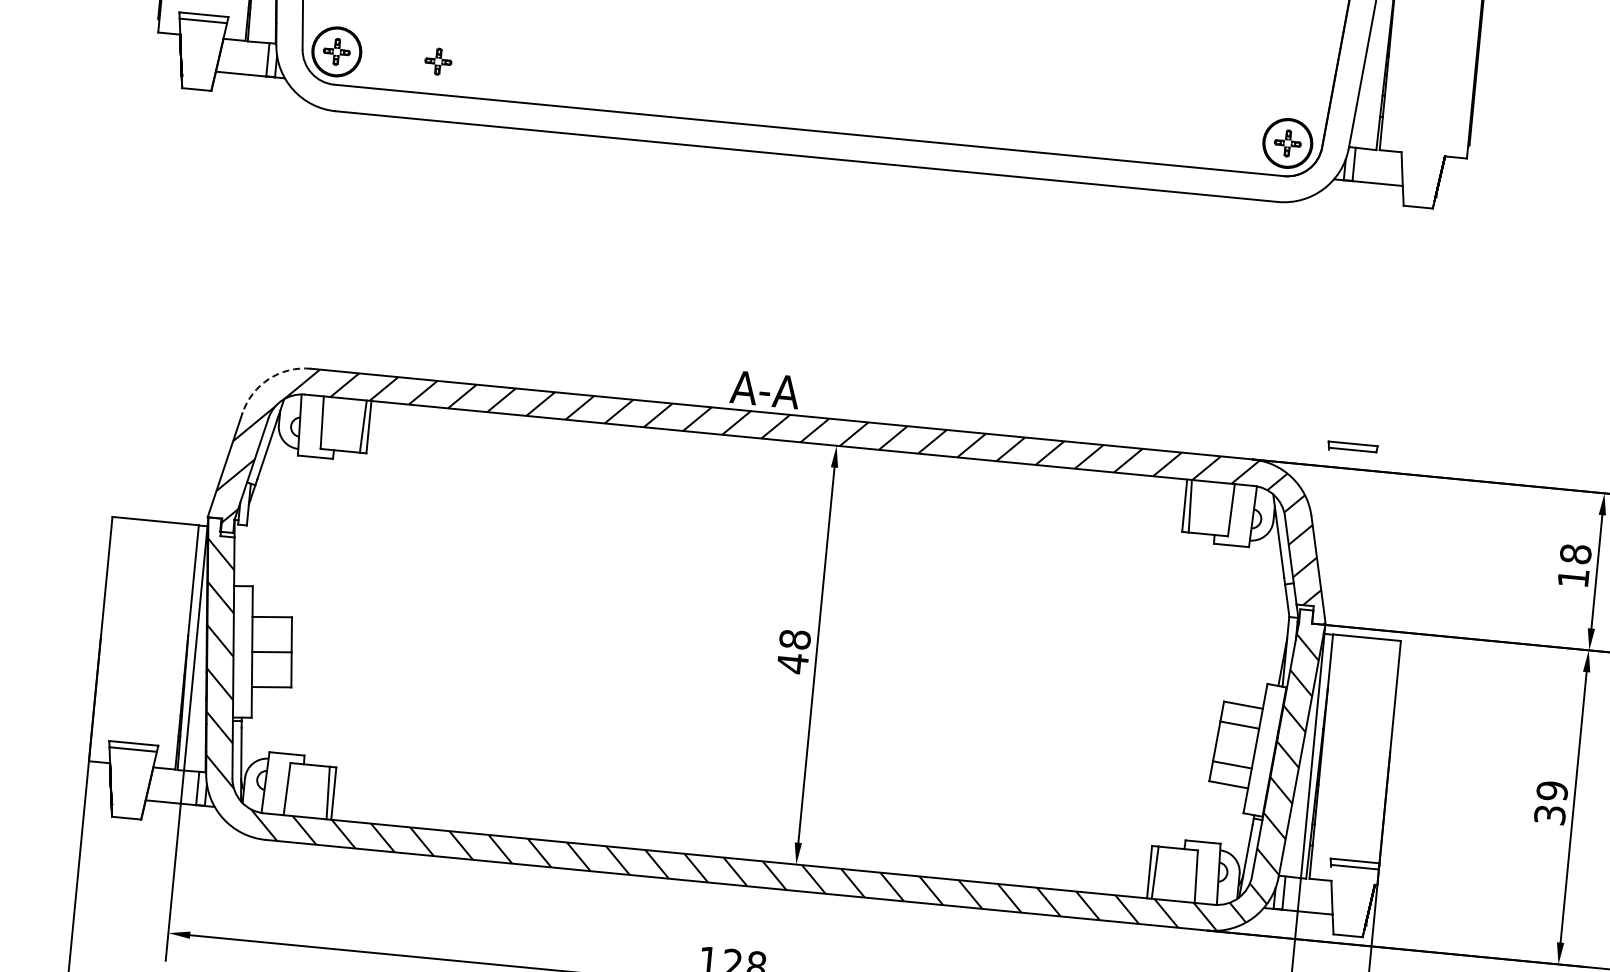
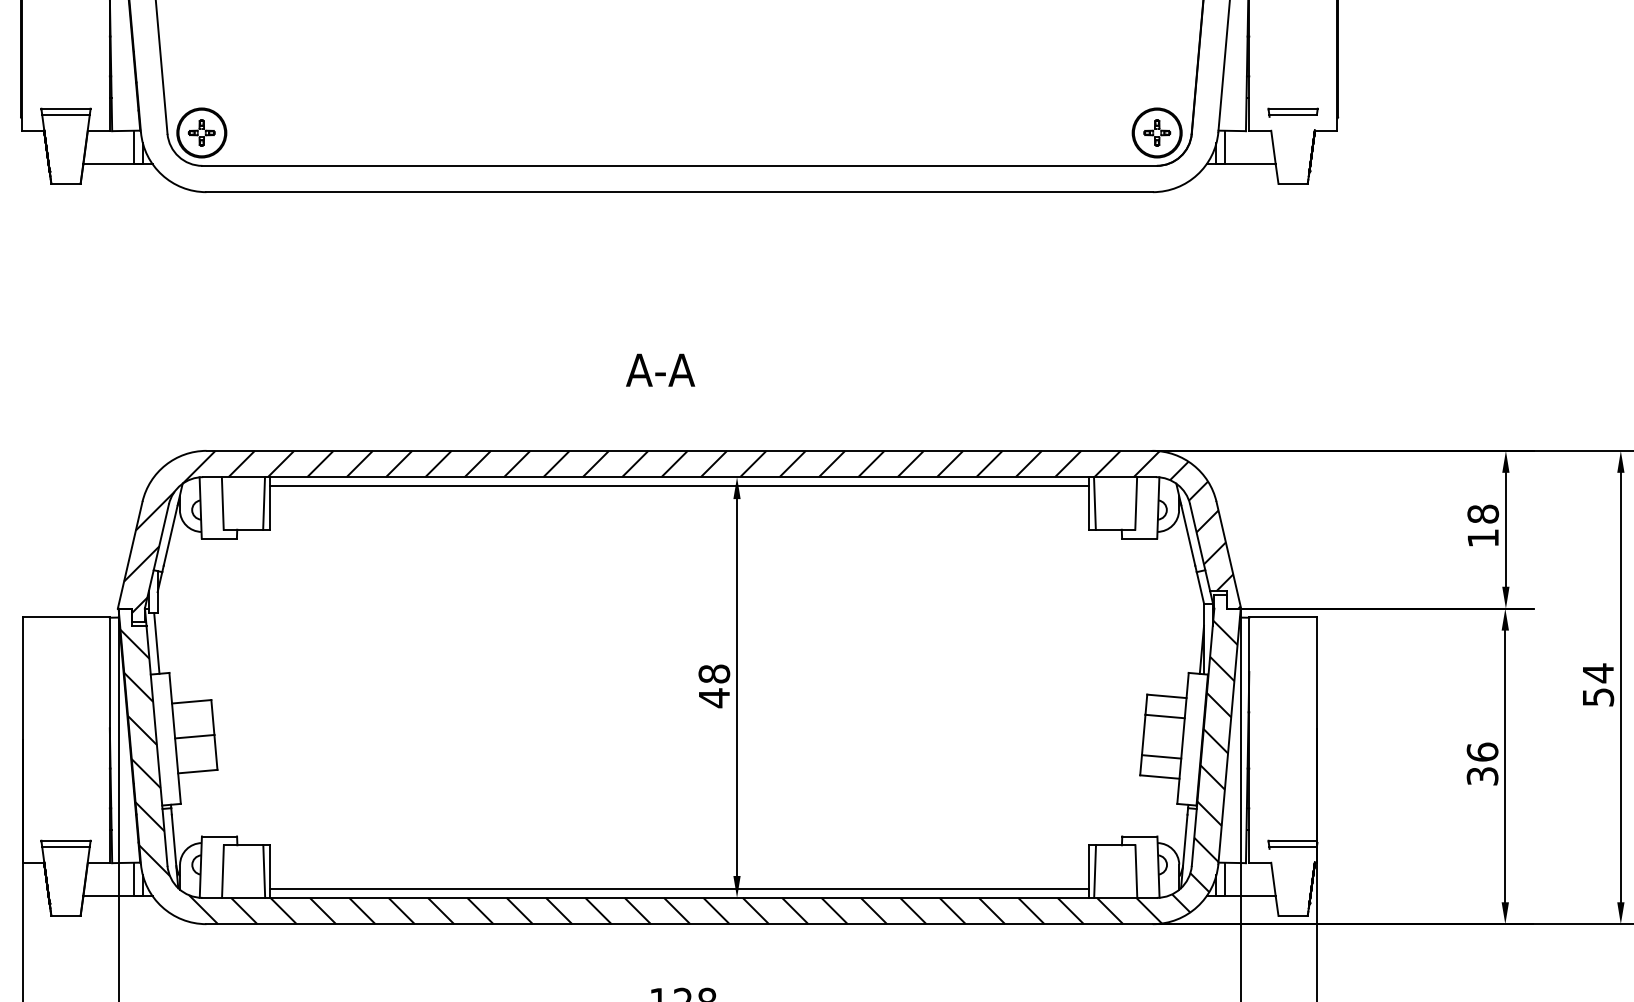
part: (438, 61) -> (303, 132), removed
arc: (268, 379) -> (165, 465), dashed -> solid
text: (765, 389) -> (660, 369), moved
part: (1352, 447) -> (1292, 112), moved
line: (778, 448) -> (679, 485), added
line: (242, 555) -> (156, 643), added
text: (1552, 790) -> (1482, 751), 39 -> 36
line: (739, 850) -> (679, 889), added

